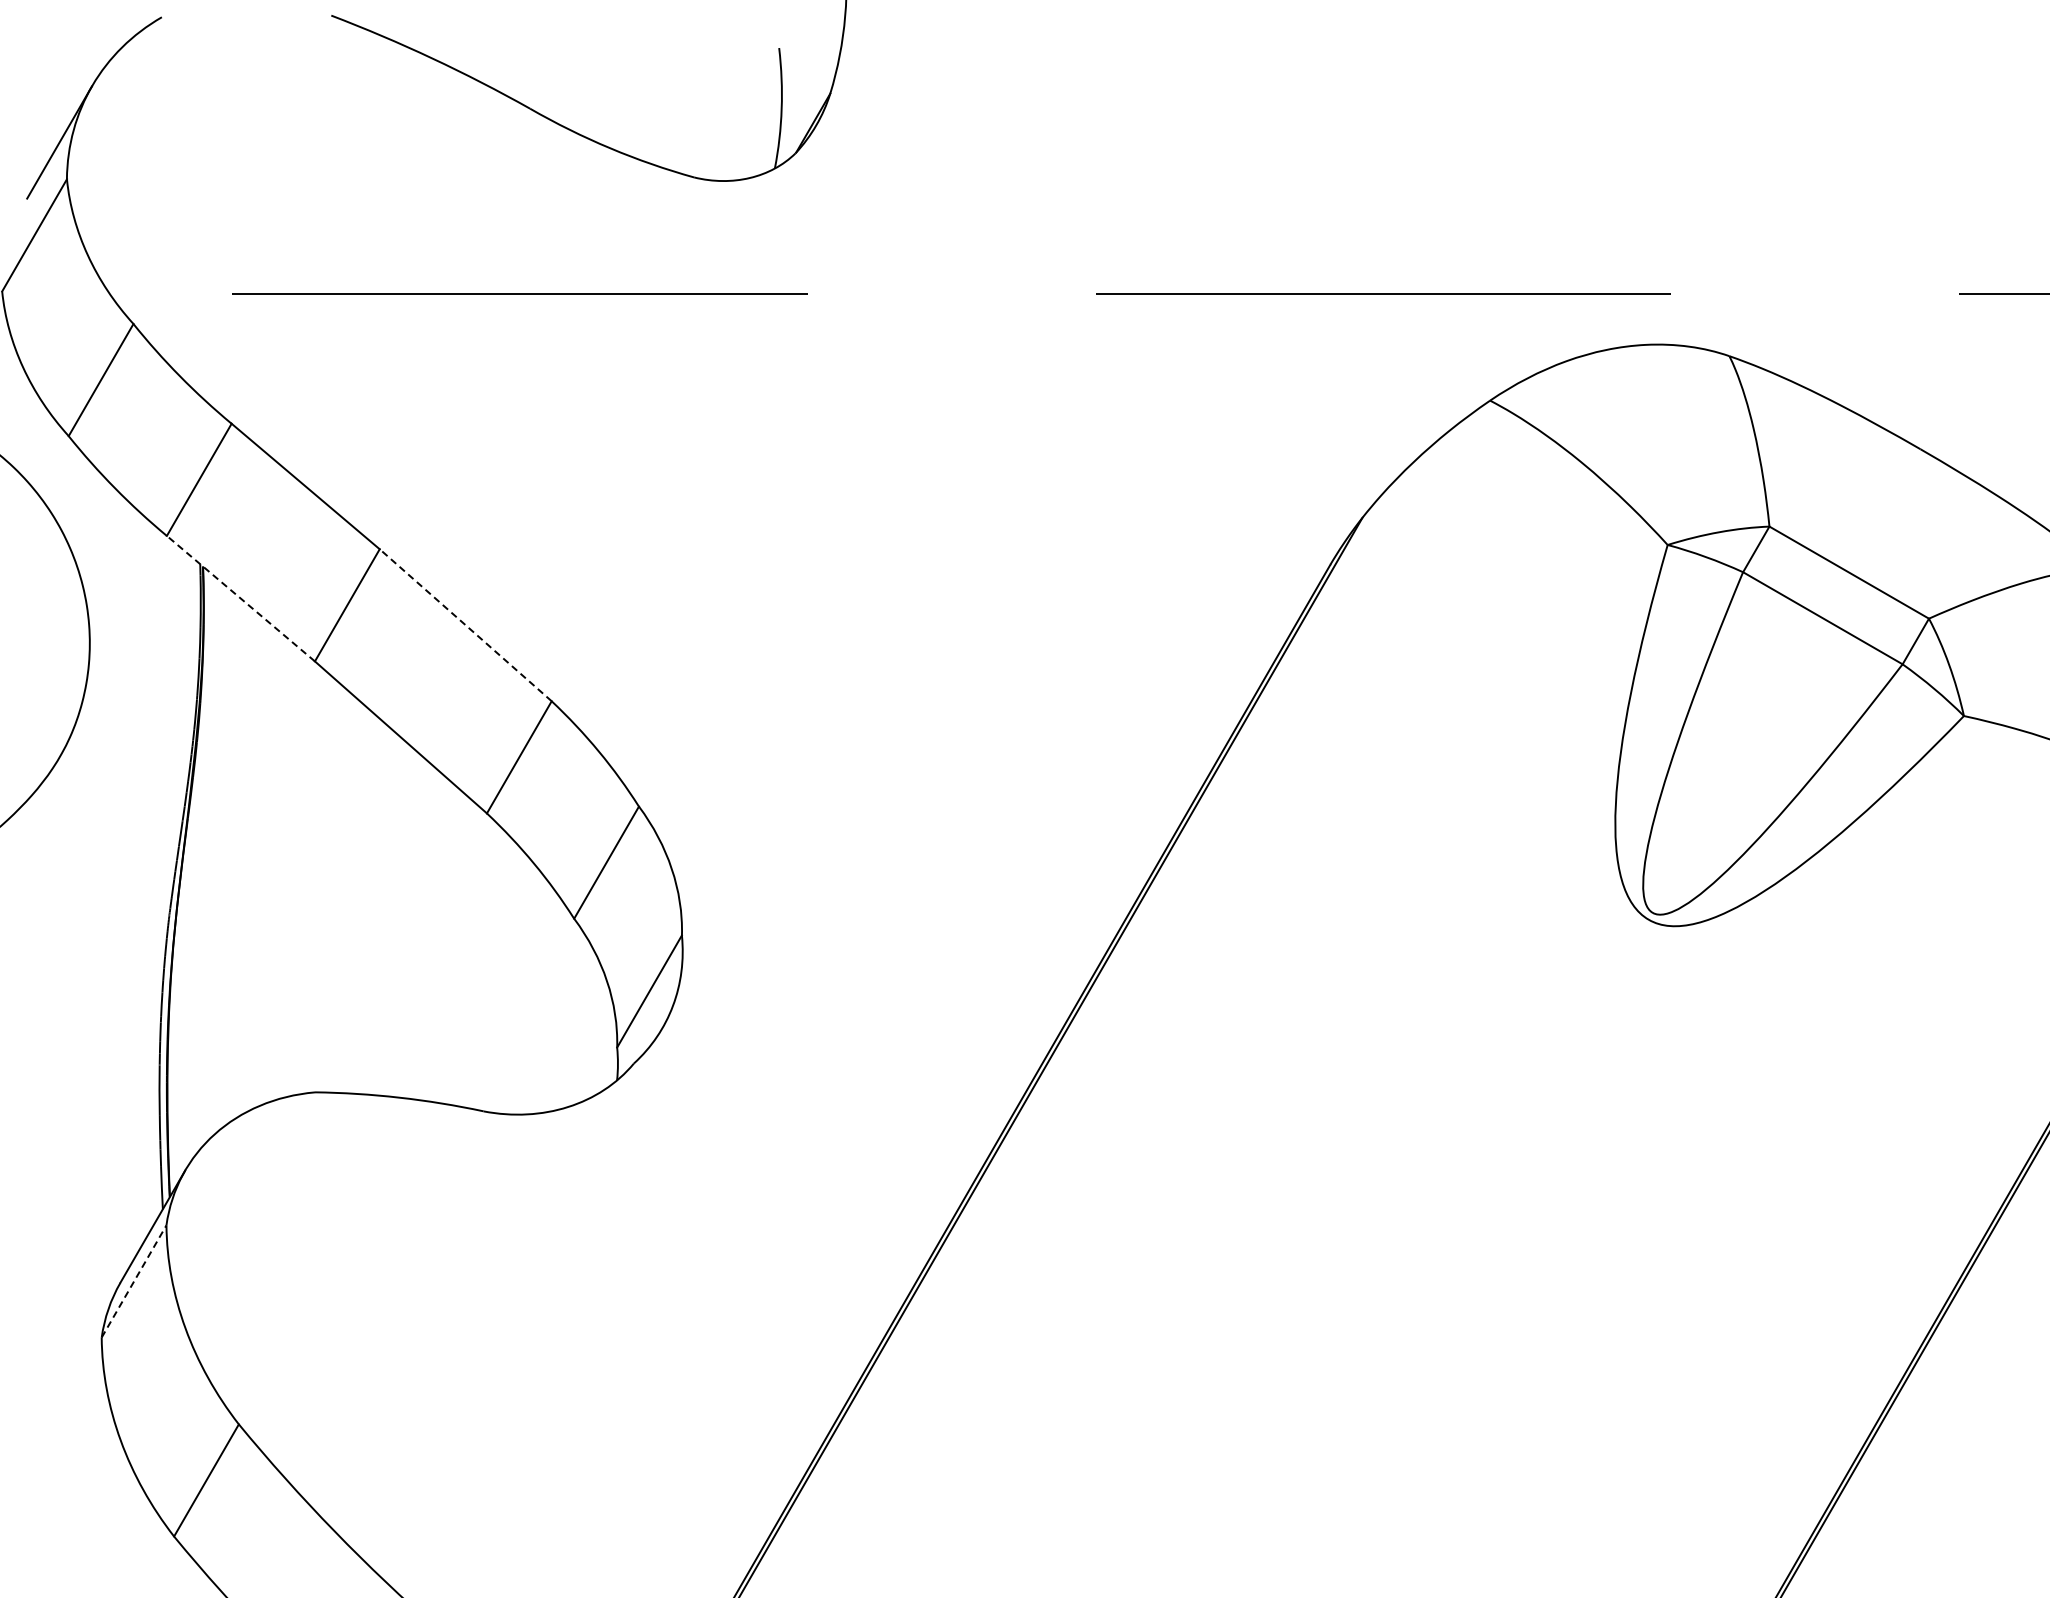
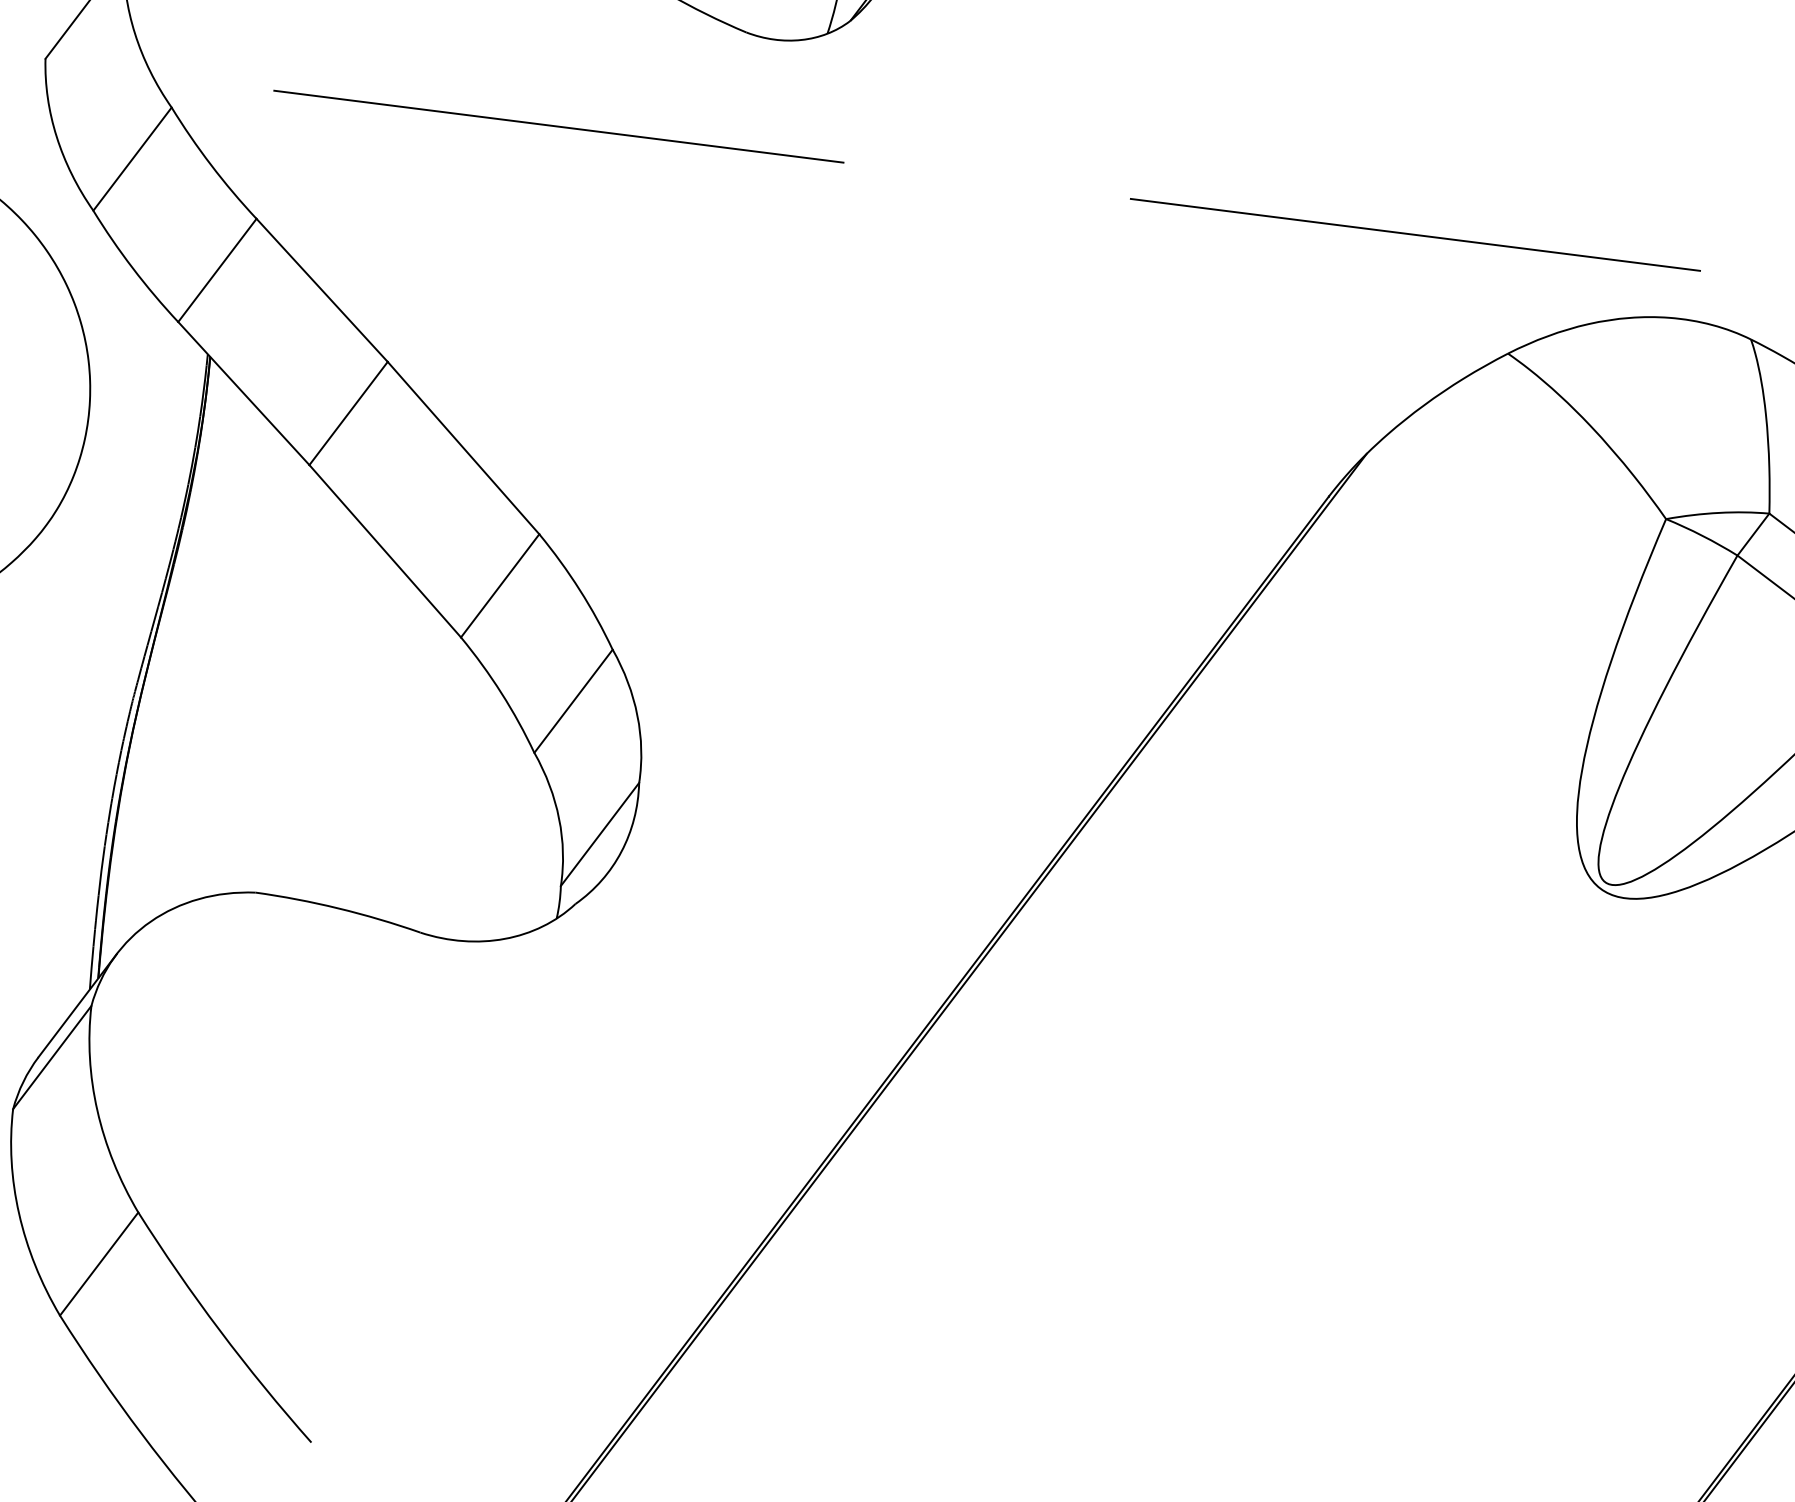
line: (240, 598) -> (243, 393), dashed -> solid
line: (465, 625) -> (463, 448), dashed -> solid
line: (134, 1281) -> (52, 1057), dashed -> solid

